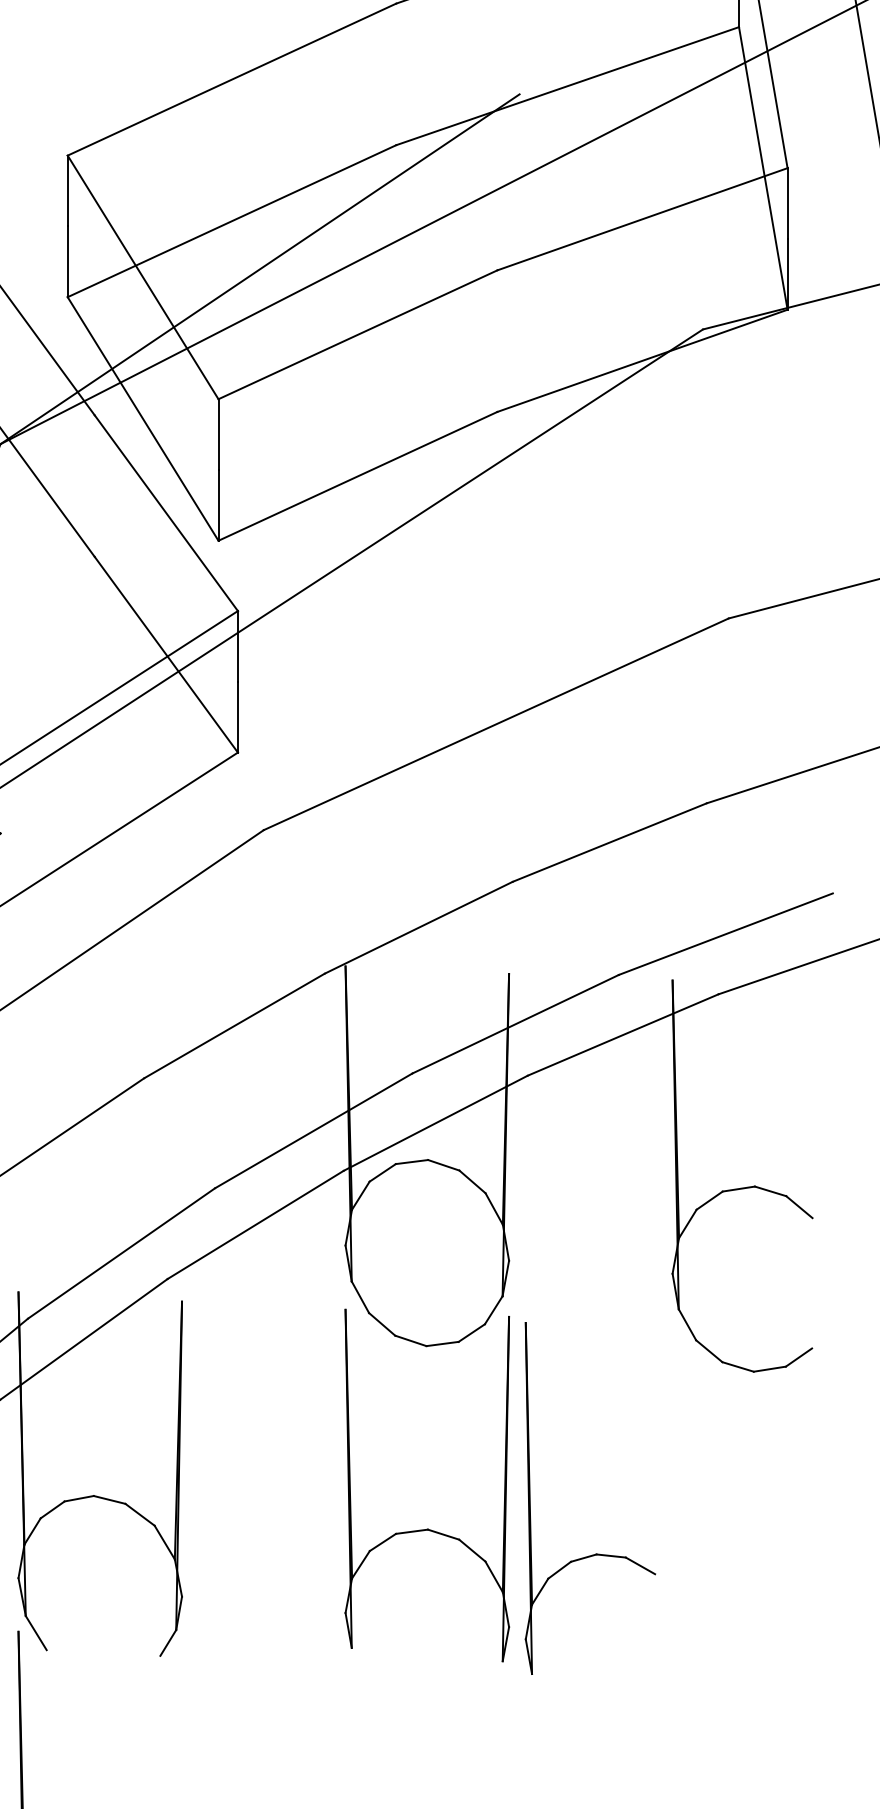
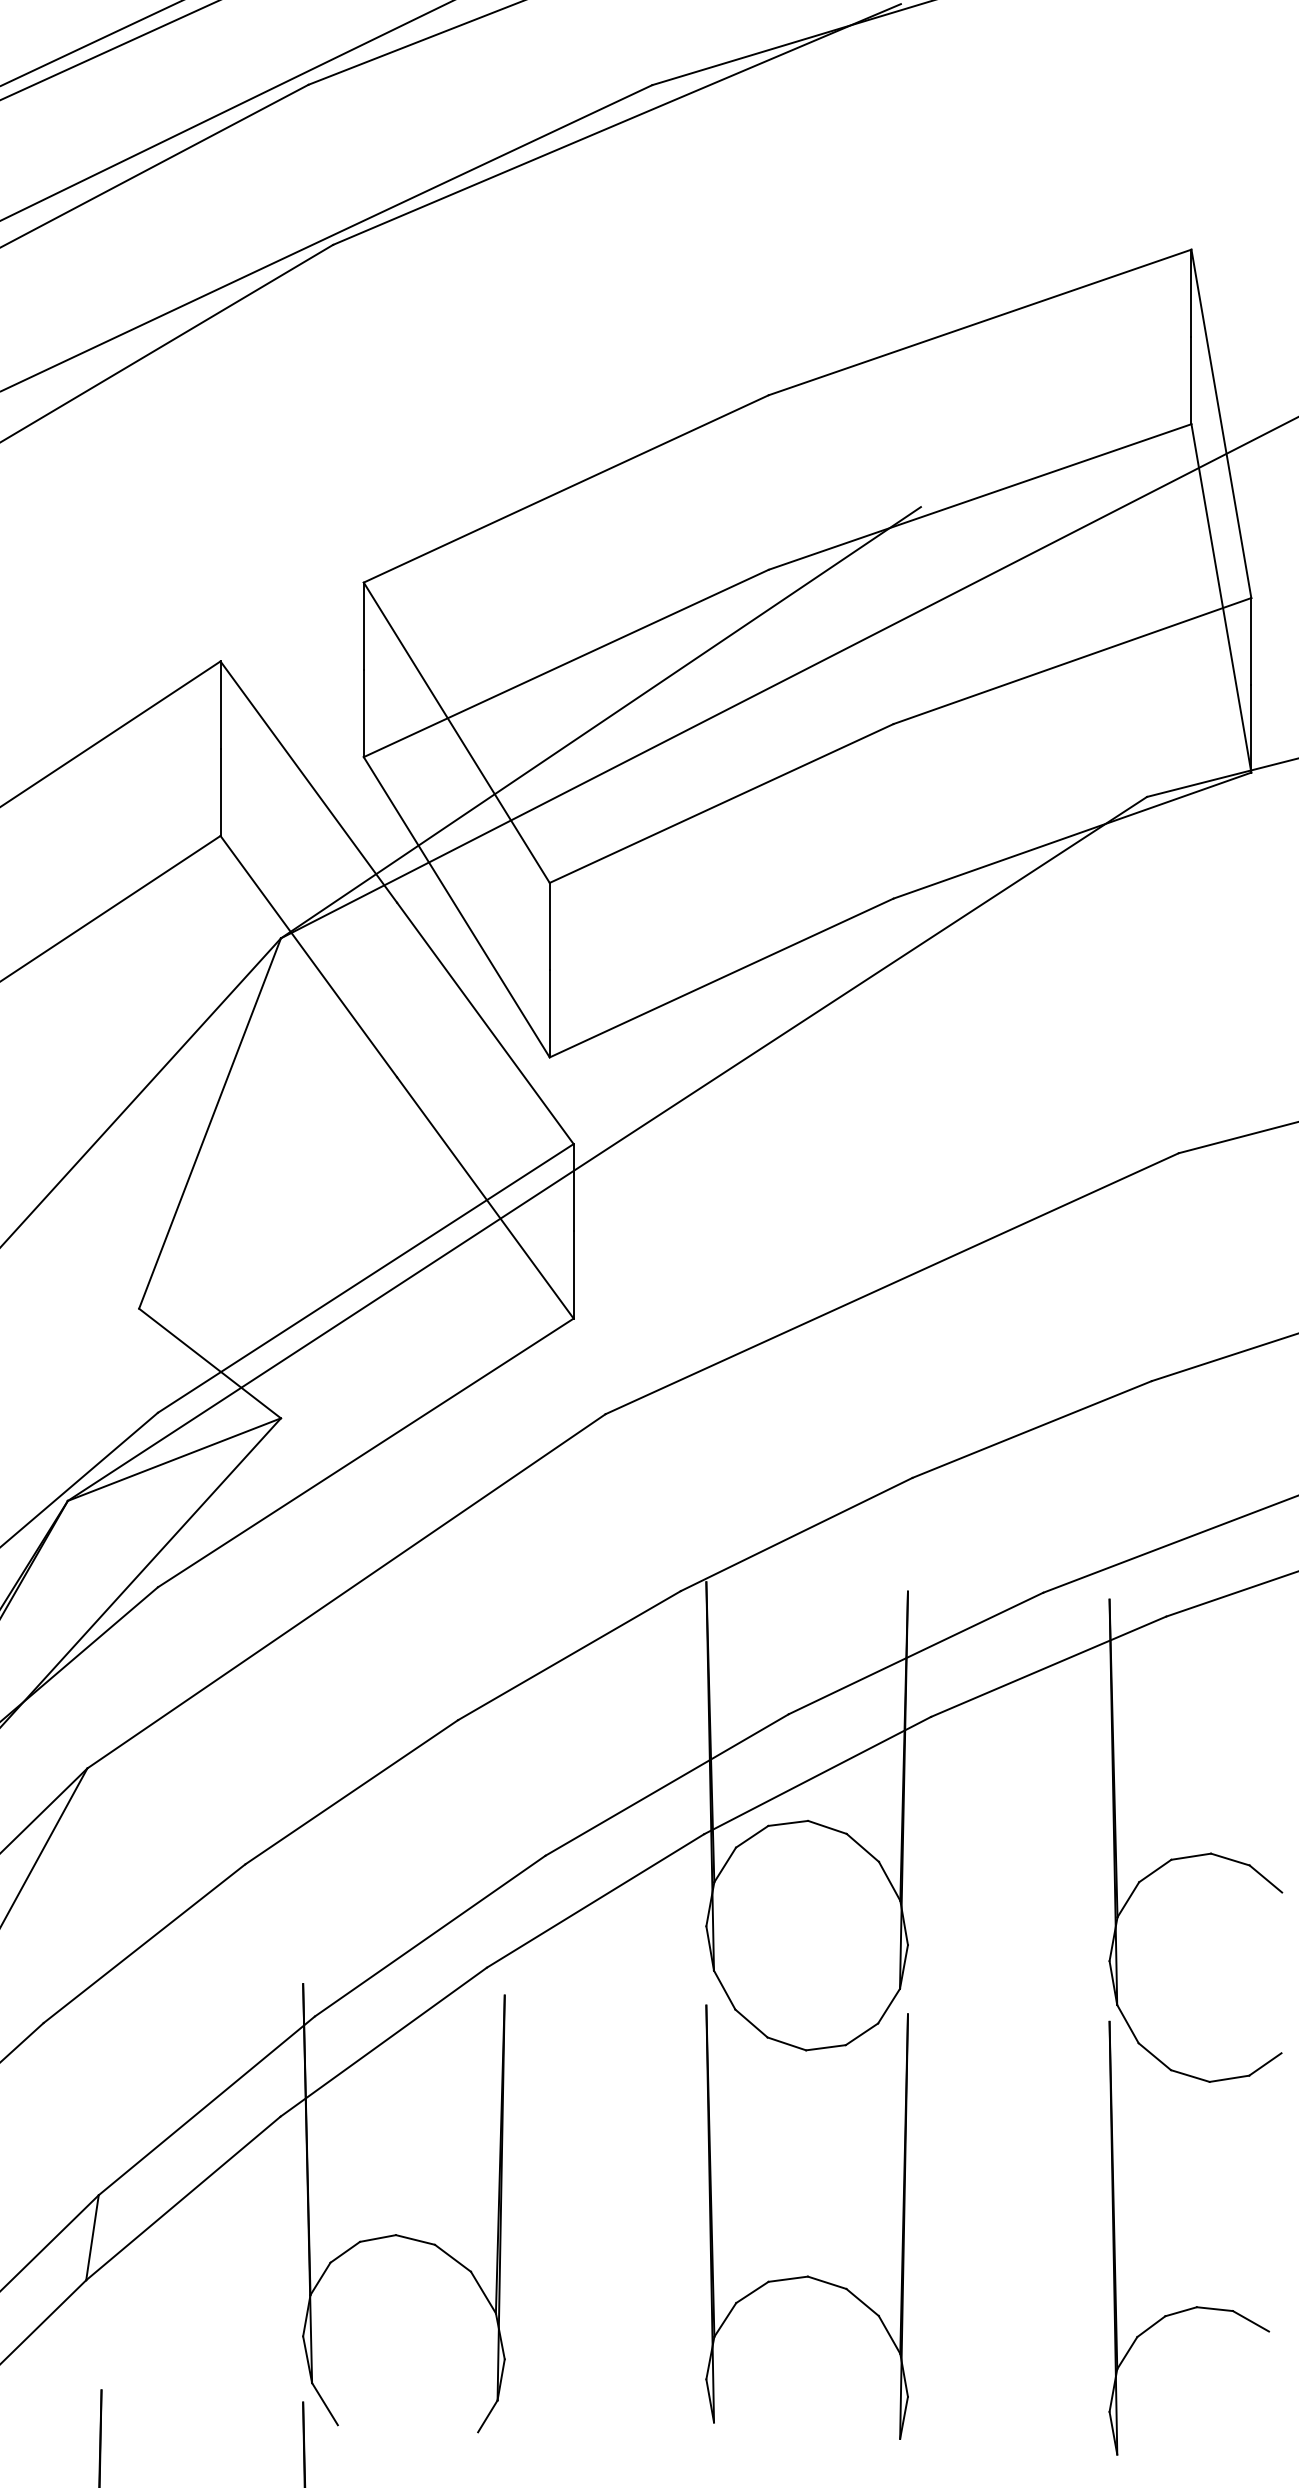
part: (595, 1553) -> (1195, 2306), moved

